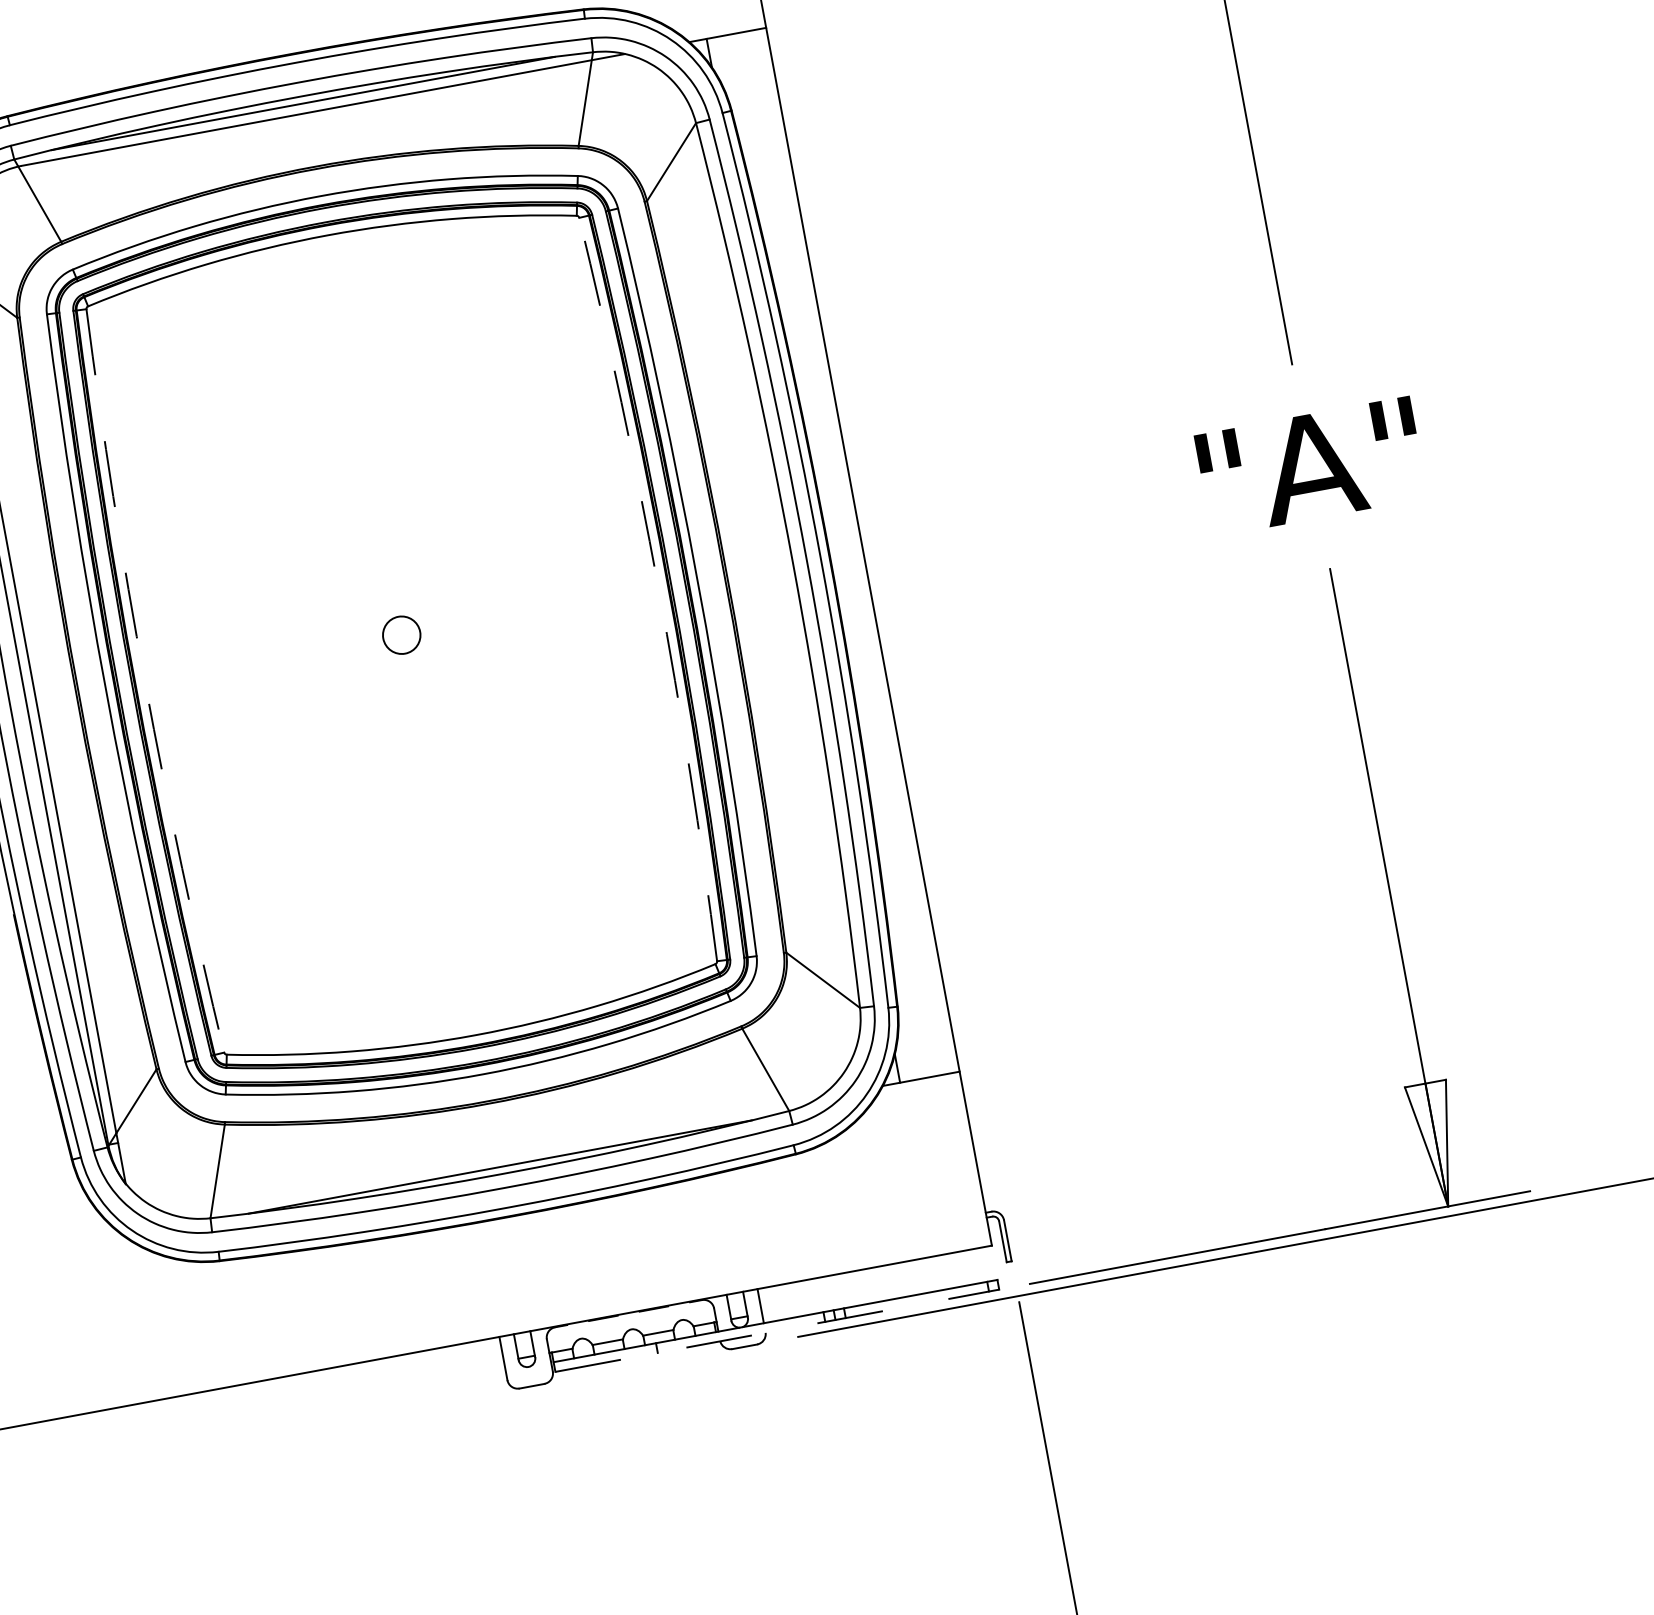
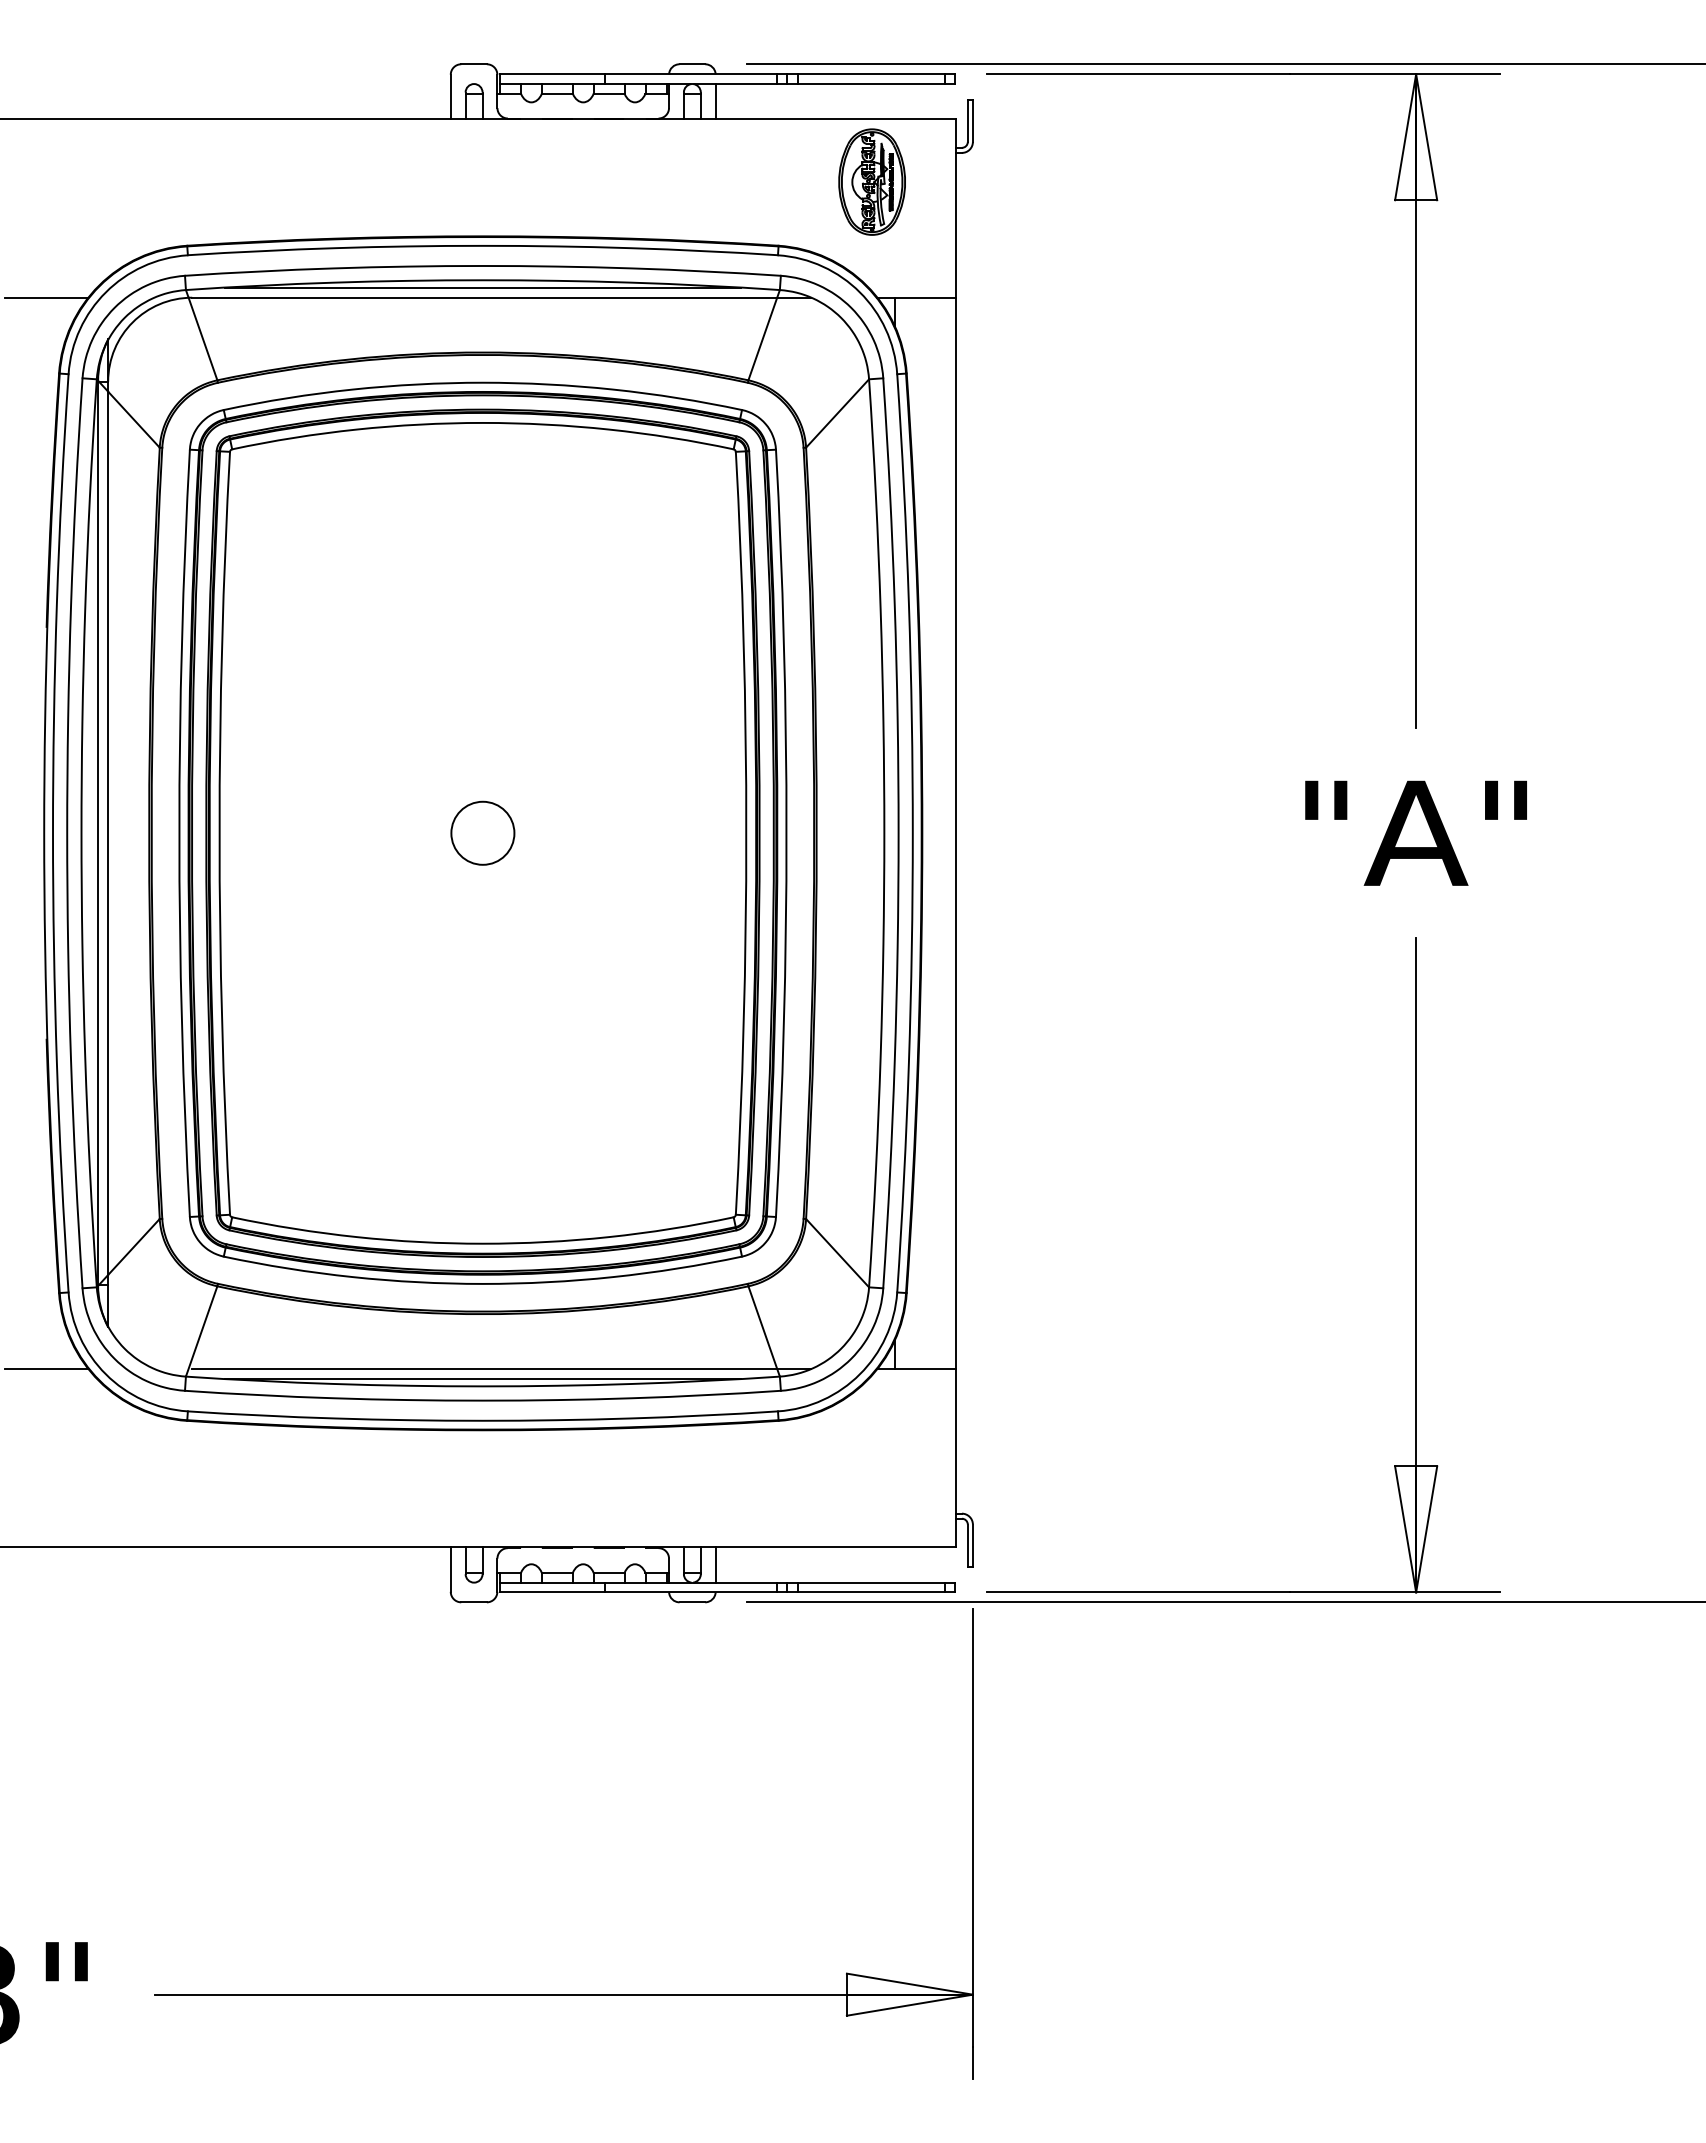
arc: (658, 587) -> (746, 833), dashed -> solid
circle: (401, 634) -> (482, 832), size x1.67
arc: (145, 682) -> (219, 833), dashed -> solid
line: (516, 1153) -> (501, 1368), added
line: (73, 1235) -> (46, 1368), added
line: (777, 1330) -> (727, 1592), dashed -> solid

